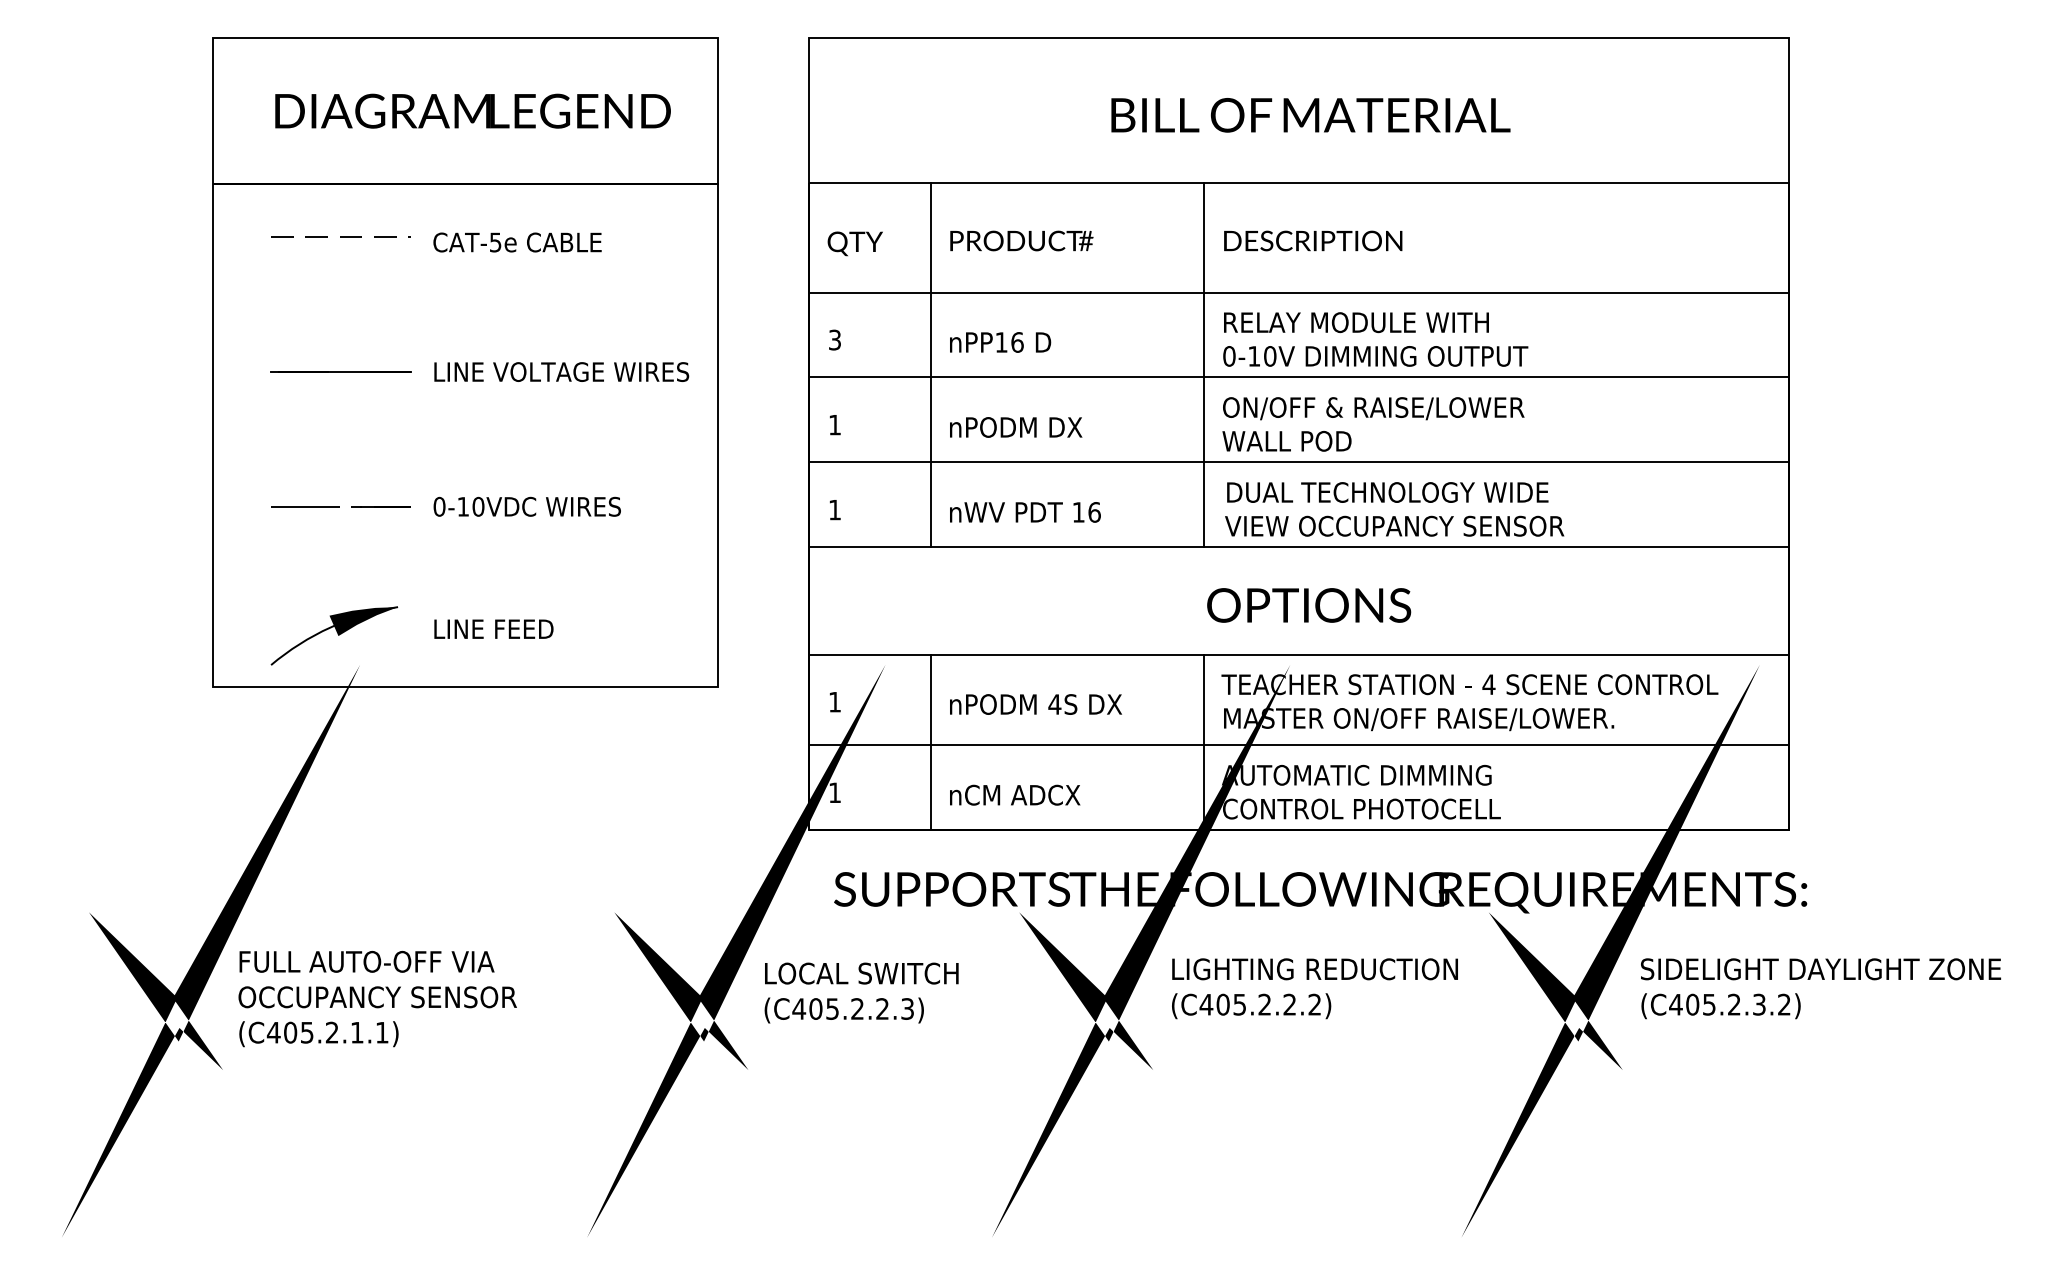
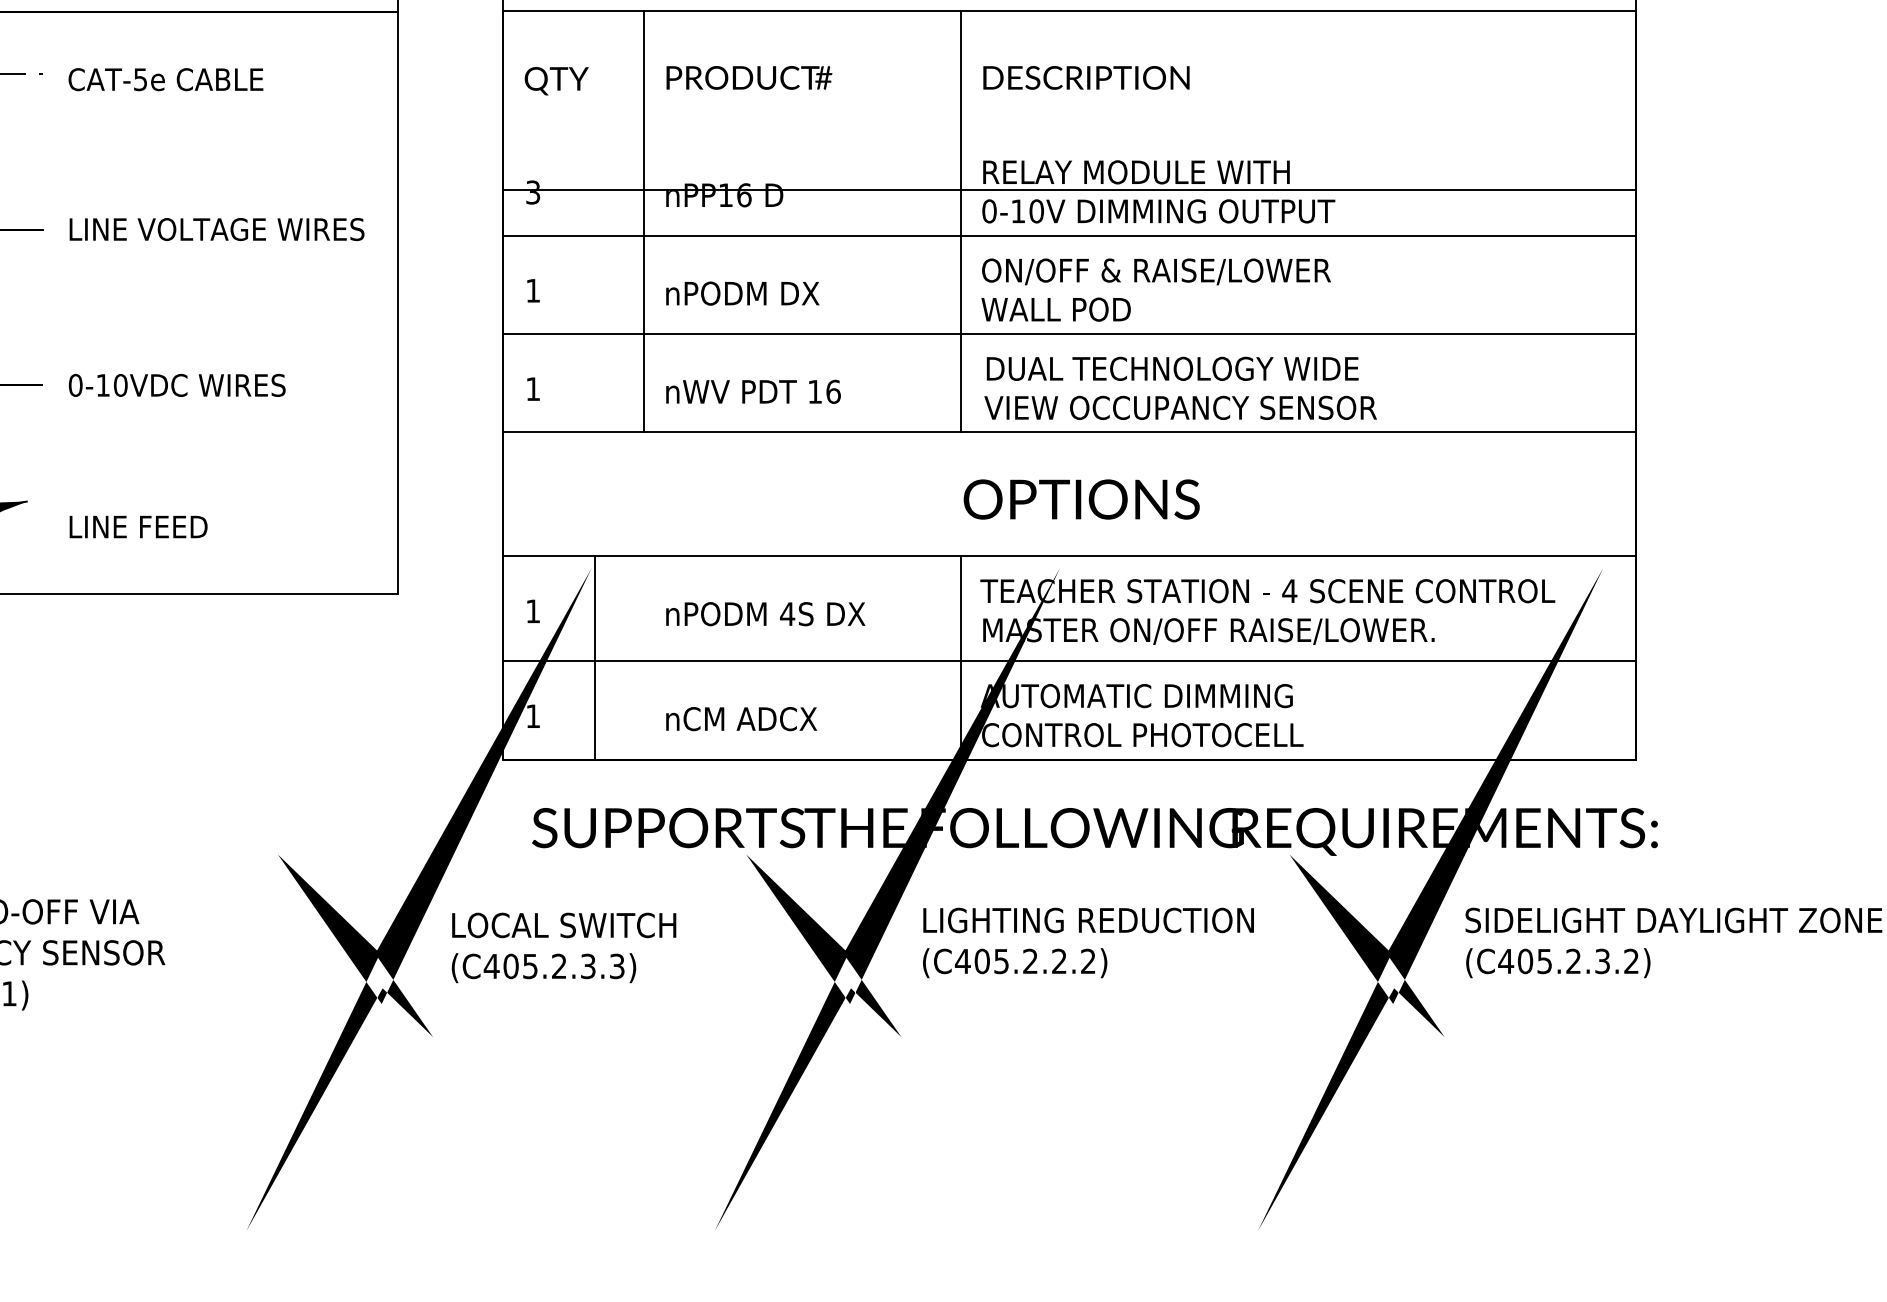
line: (1298, 292) -> (1069, 189), moved
line: (930, 742) -> (595, 658), moved
text: (882, 1008) -> (588, 965), (C405.2.2.3) -> (C405.2.3.3)

